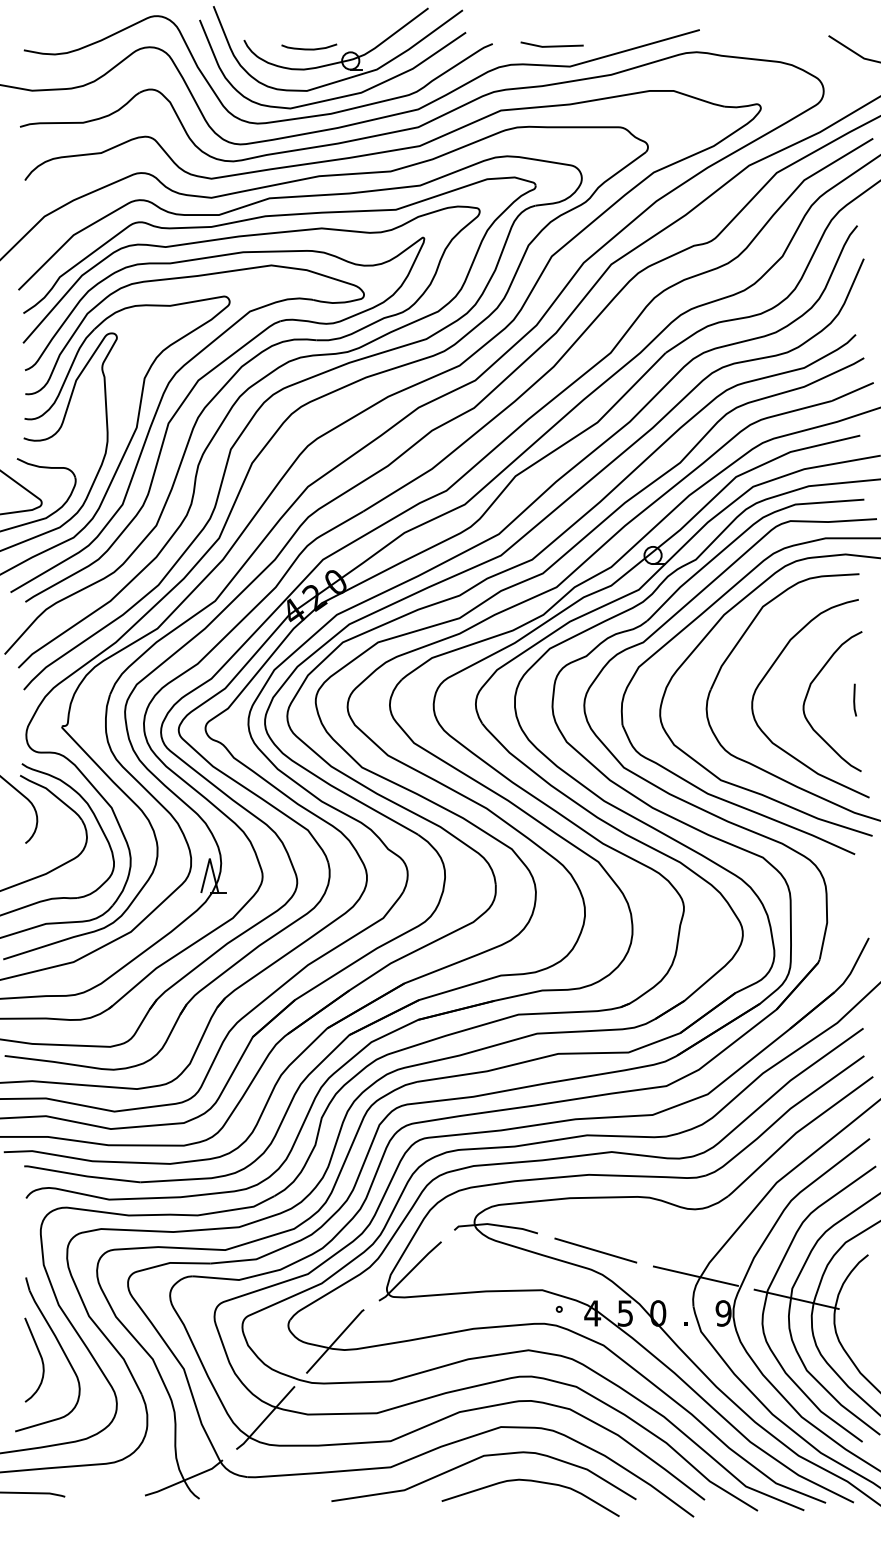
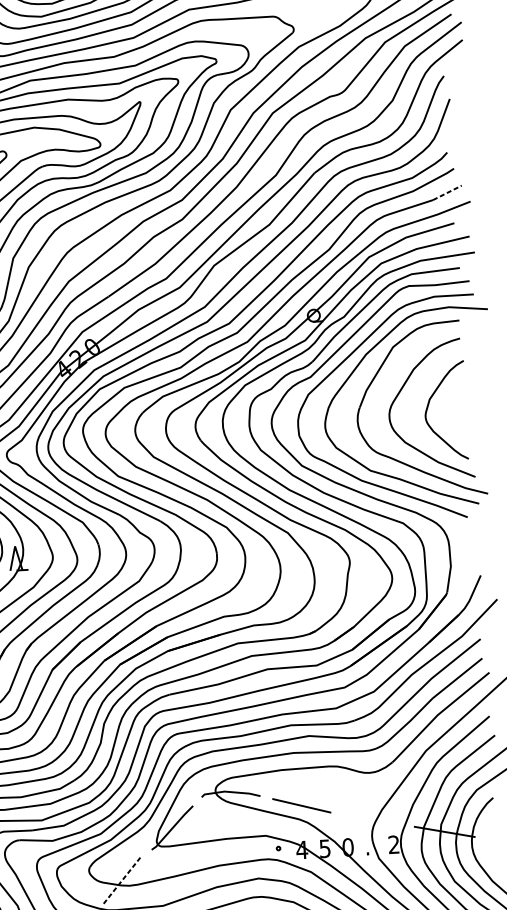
line: (852, 391) -> (447, 192), solid -> dashed
line: (854, 699) -> (461, 408), removed
line: (695, 1275) -> (372, 819), removed
text: (723, 1313) -> (393, 844), 9 -> 2
line: (335, 1340) -> (122, 879), solid -> dashed

